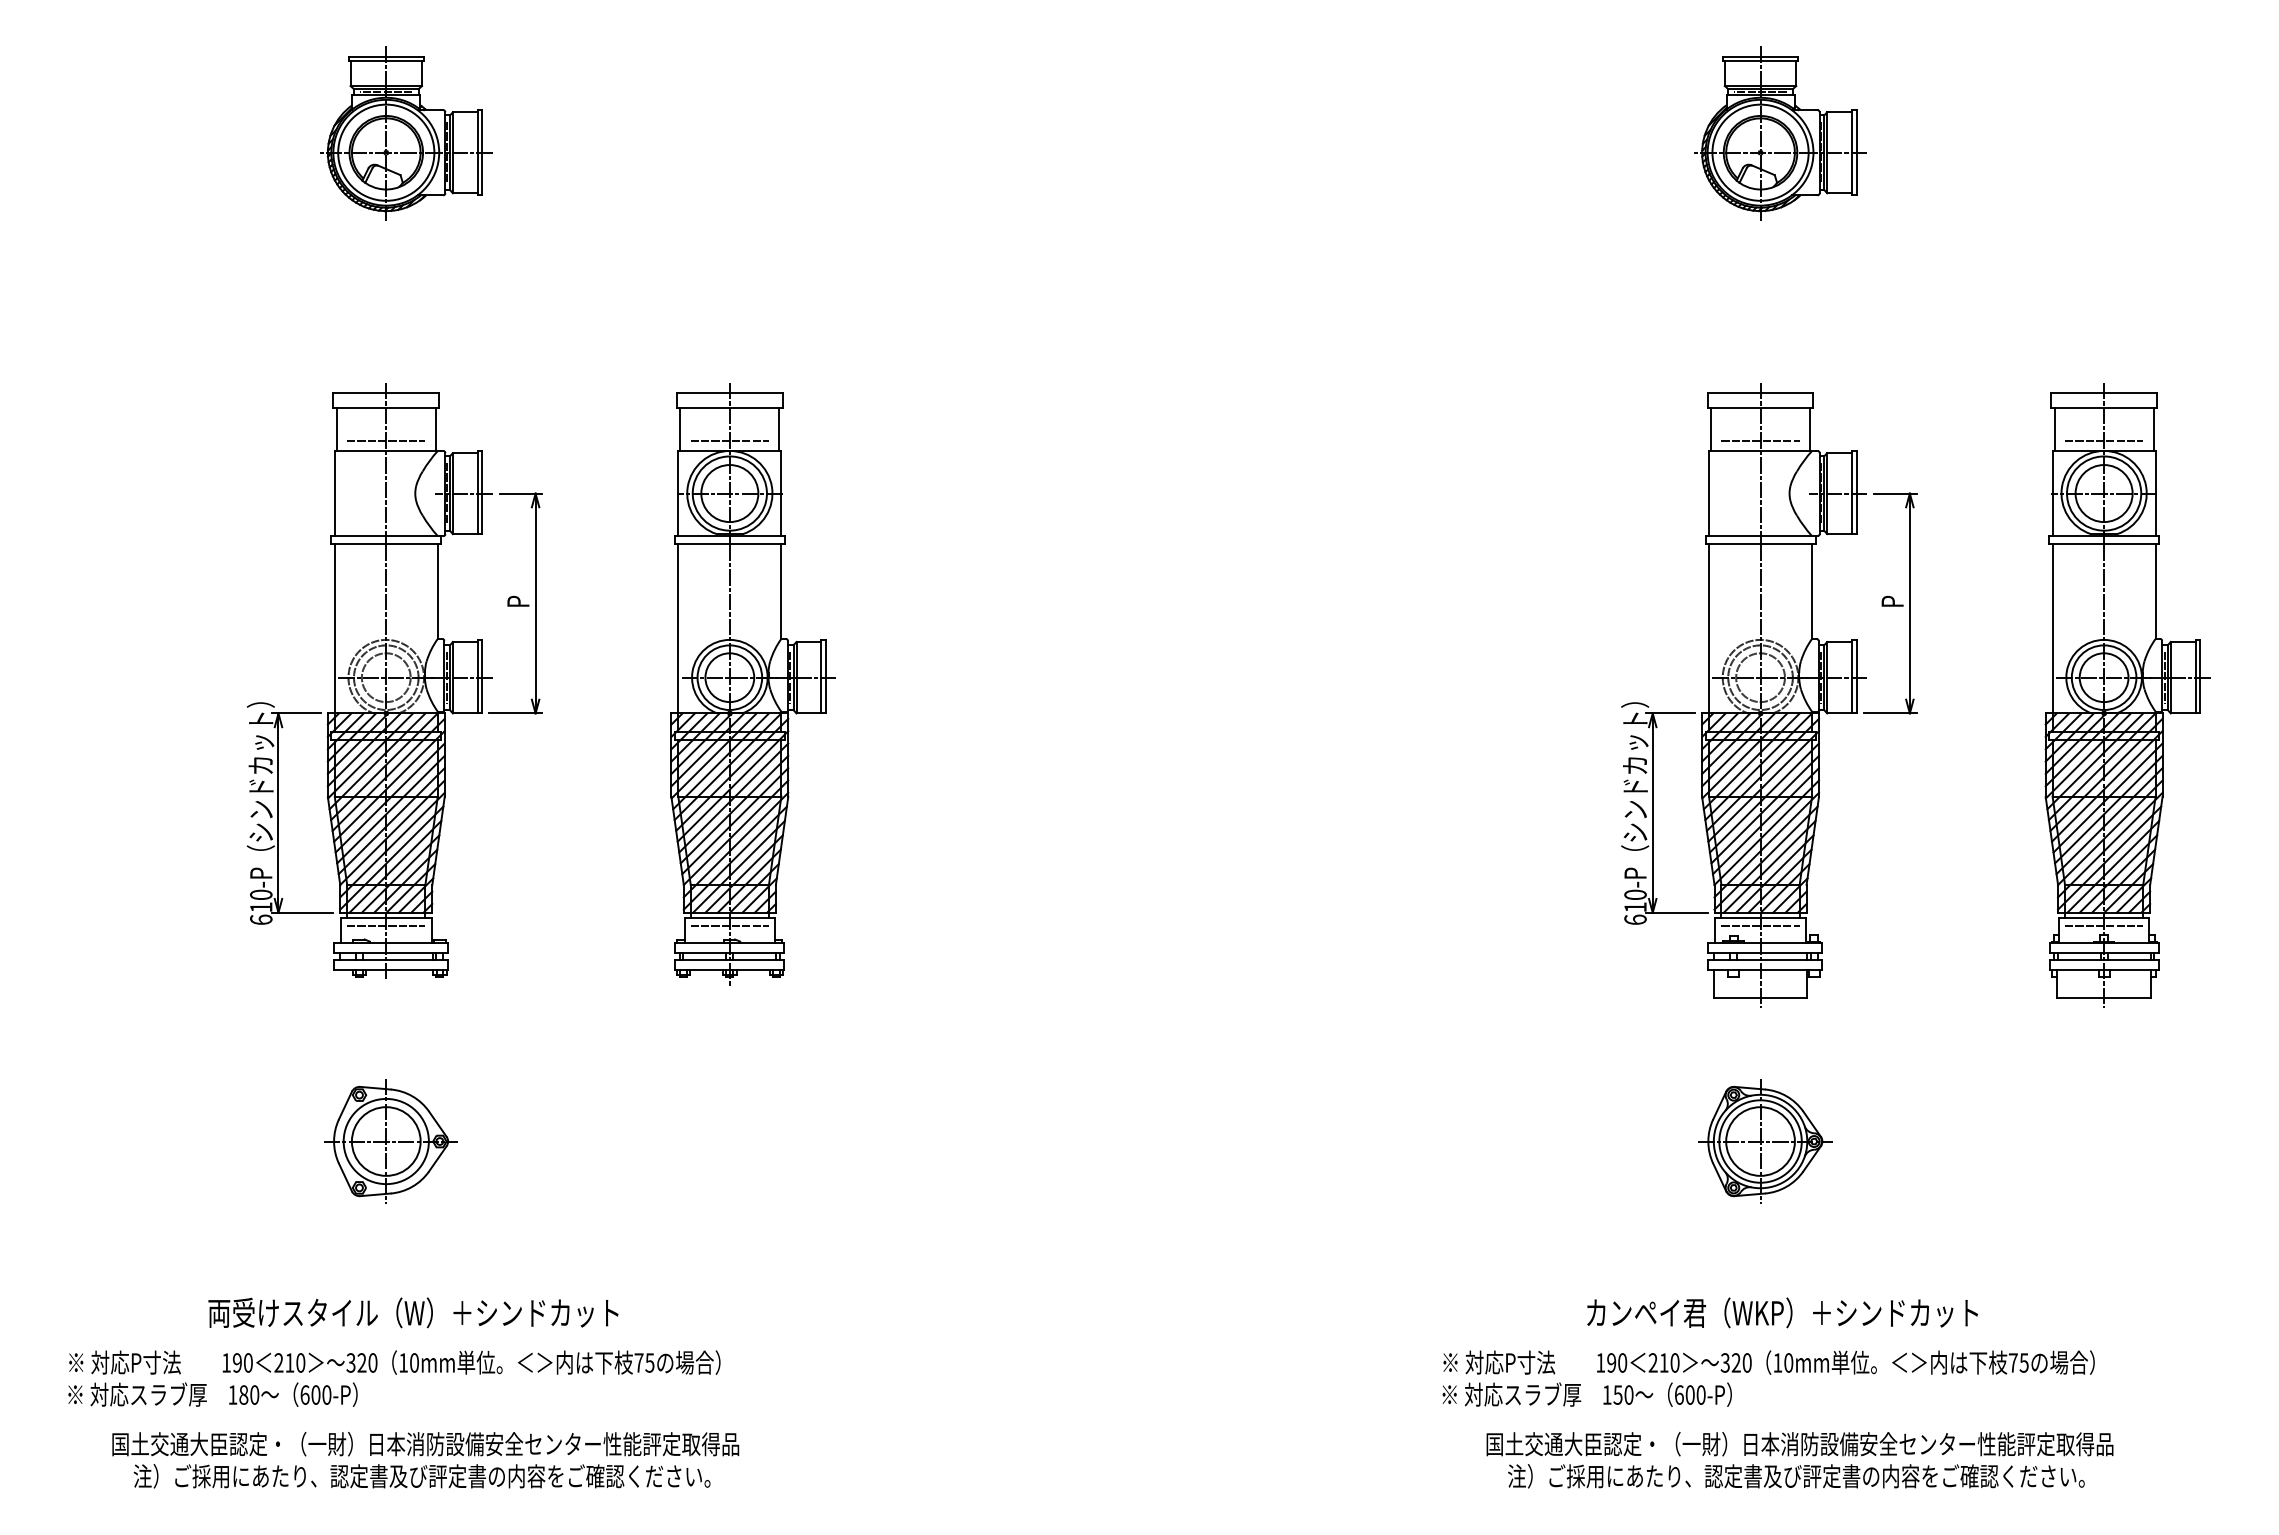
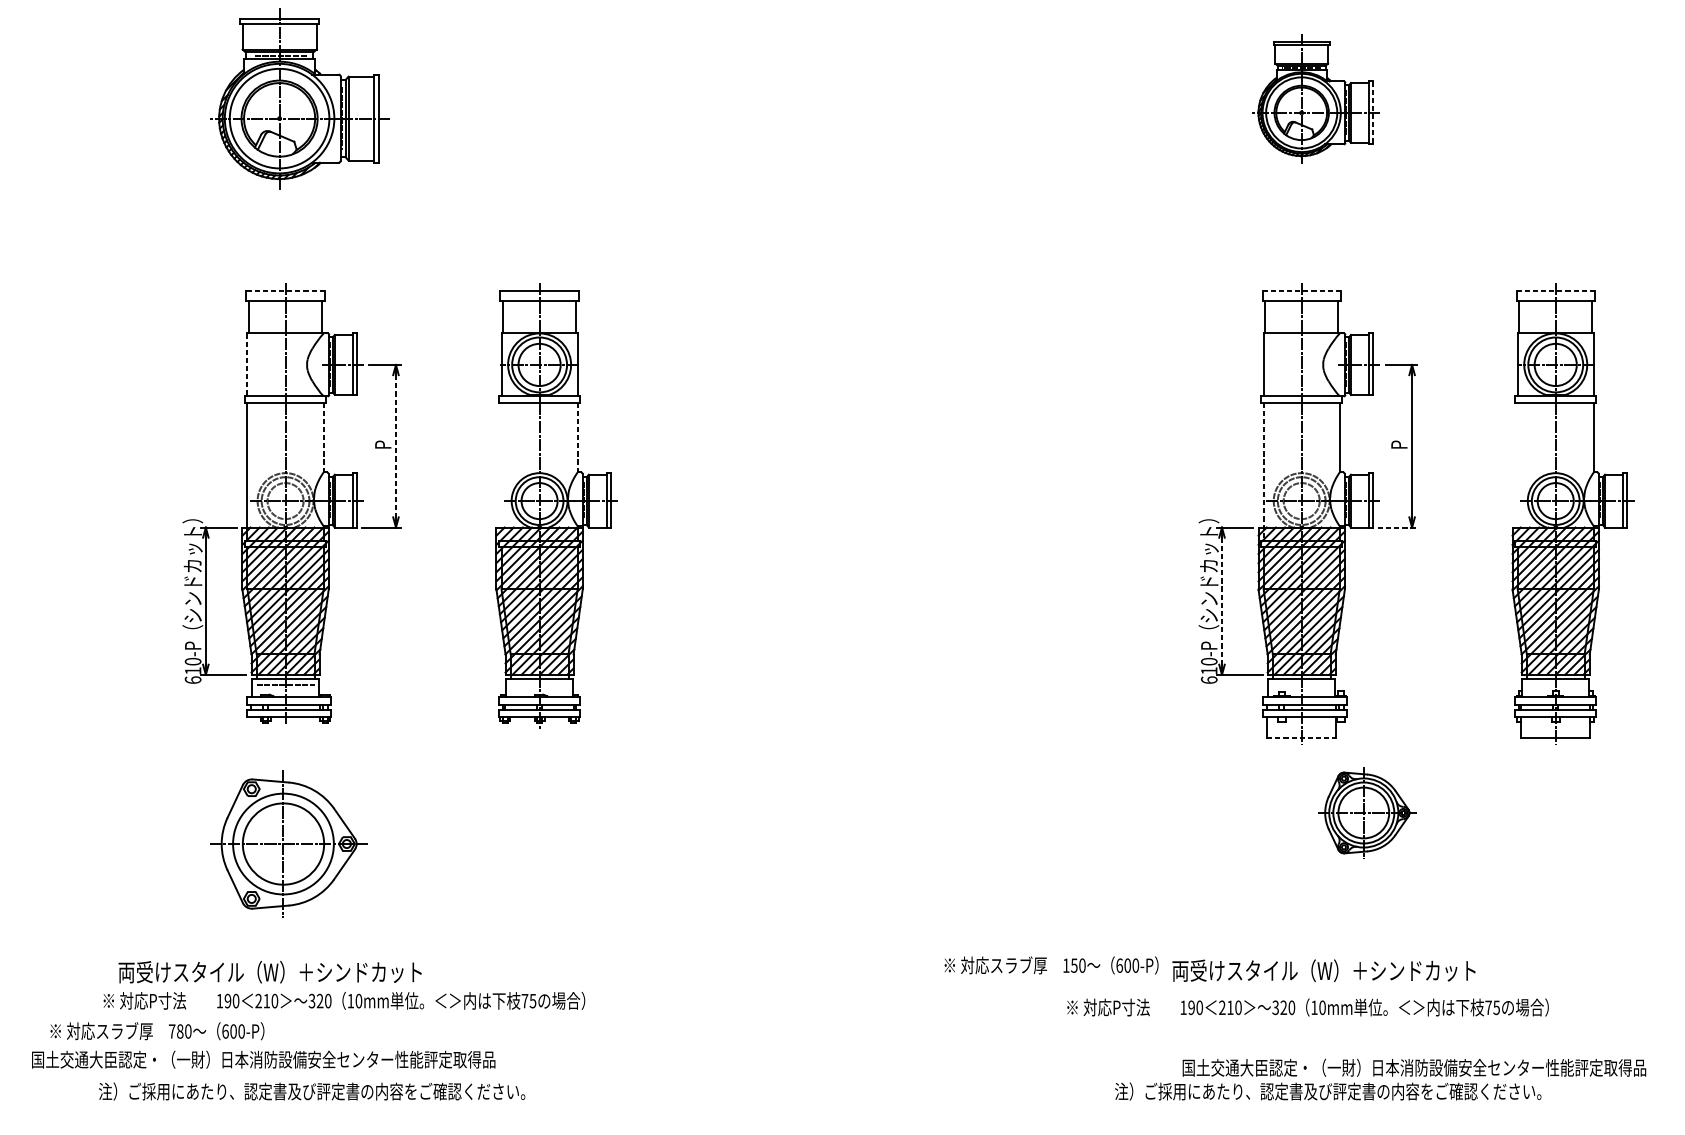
part: (406, 133) -> (300, 98), size x1.4
line: (1856, 152) -> (1372, 112), solid -> dashed
line: (386, 393) -> (285, 290), solid -> dashed
line: (1760, 393) -> (1301, 290), solid -> dashed
line: (2104, 393) -> (1556, 290), solid -> dashed
line: (386, 441) -> (285, 326), removed
line: (729, 441) -> (539, 326), removed
line: (1760, 441) -> (1301, 326), removed
line: (2103, 441) -> (1555, 326), removed
line: (334, 493) -> (247, 364), solid -> dashed
line: (437, 592) -> (323, 438), solid -> dashed
line: (781, 592) -> (577, 438), solid -> dashed
line: (535, 604) -> (395, 446), solid -> dashed
line: (678, 637) -> (501, 471), removed
line: (2052, 637) -> (1517, 471), removed
line: (1709, 638) -> (1263, 472), solid -> dashed
line: (1890, 713) -> (1397, 527), solid -> dashed
line: (1652, 813) -> (1221, 601), solid -> dashed
line: (729, 925) -> (539, 684), removed
line: (1760, 925) -> (1301, 684), removed
line: (2103, 925) -> (1555, 684), removed
line: (1760, 997) -> (1301, 737), solid -> dashed
part: (390, 1141) -> (288, 844), size x1.6
part: (1765, 1141) -> (1367, 812), moved
text: (413, 1312) -> (270, 971), moved
text: (1790, 1312) -> (1323, 970), カンペイ君（WKP）＋シンドカット -> 両受けスタイル（W）＋シンドカット
text: (394, 1362) -> (344, 1000), moved
text: (232, 1394) -> (171, 1031), 180 -> 780
text: (1586, 1394) -> (1051, 965), moved
text: (425, 1444) -> (263, 1059), moved
text: (1799, 1444) -> (1414, 1068), moved

